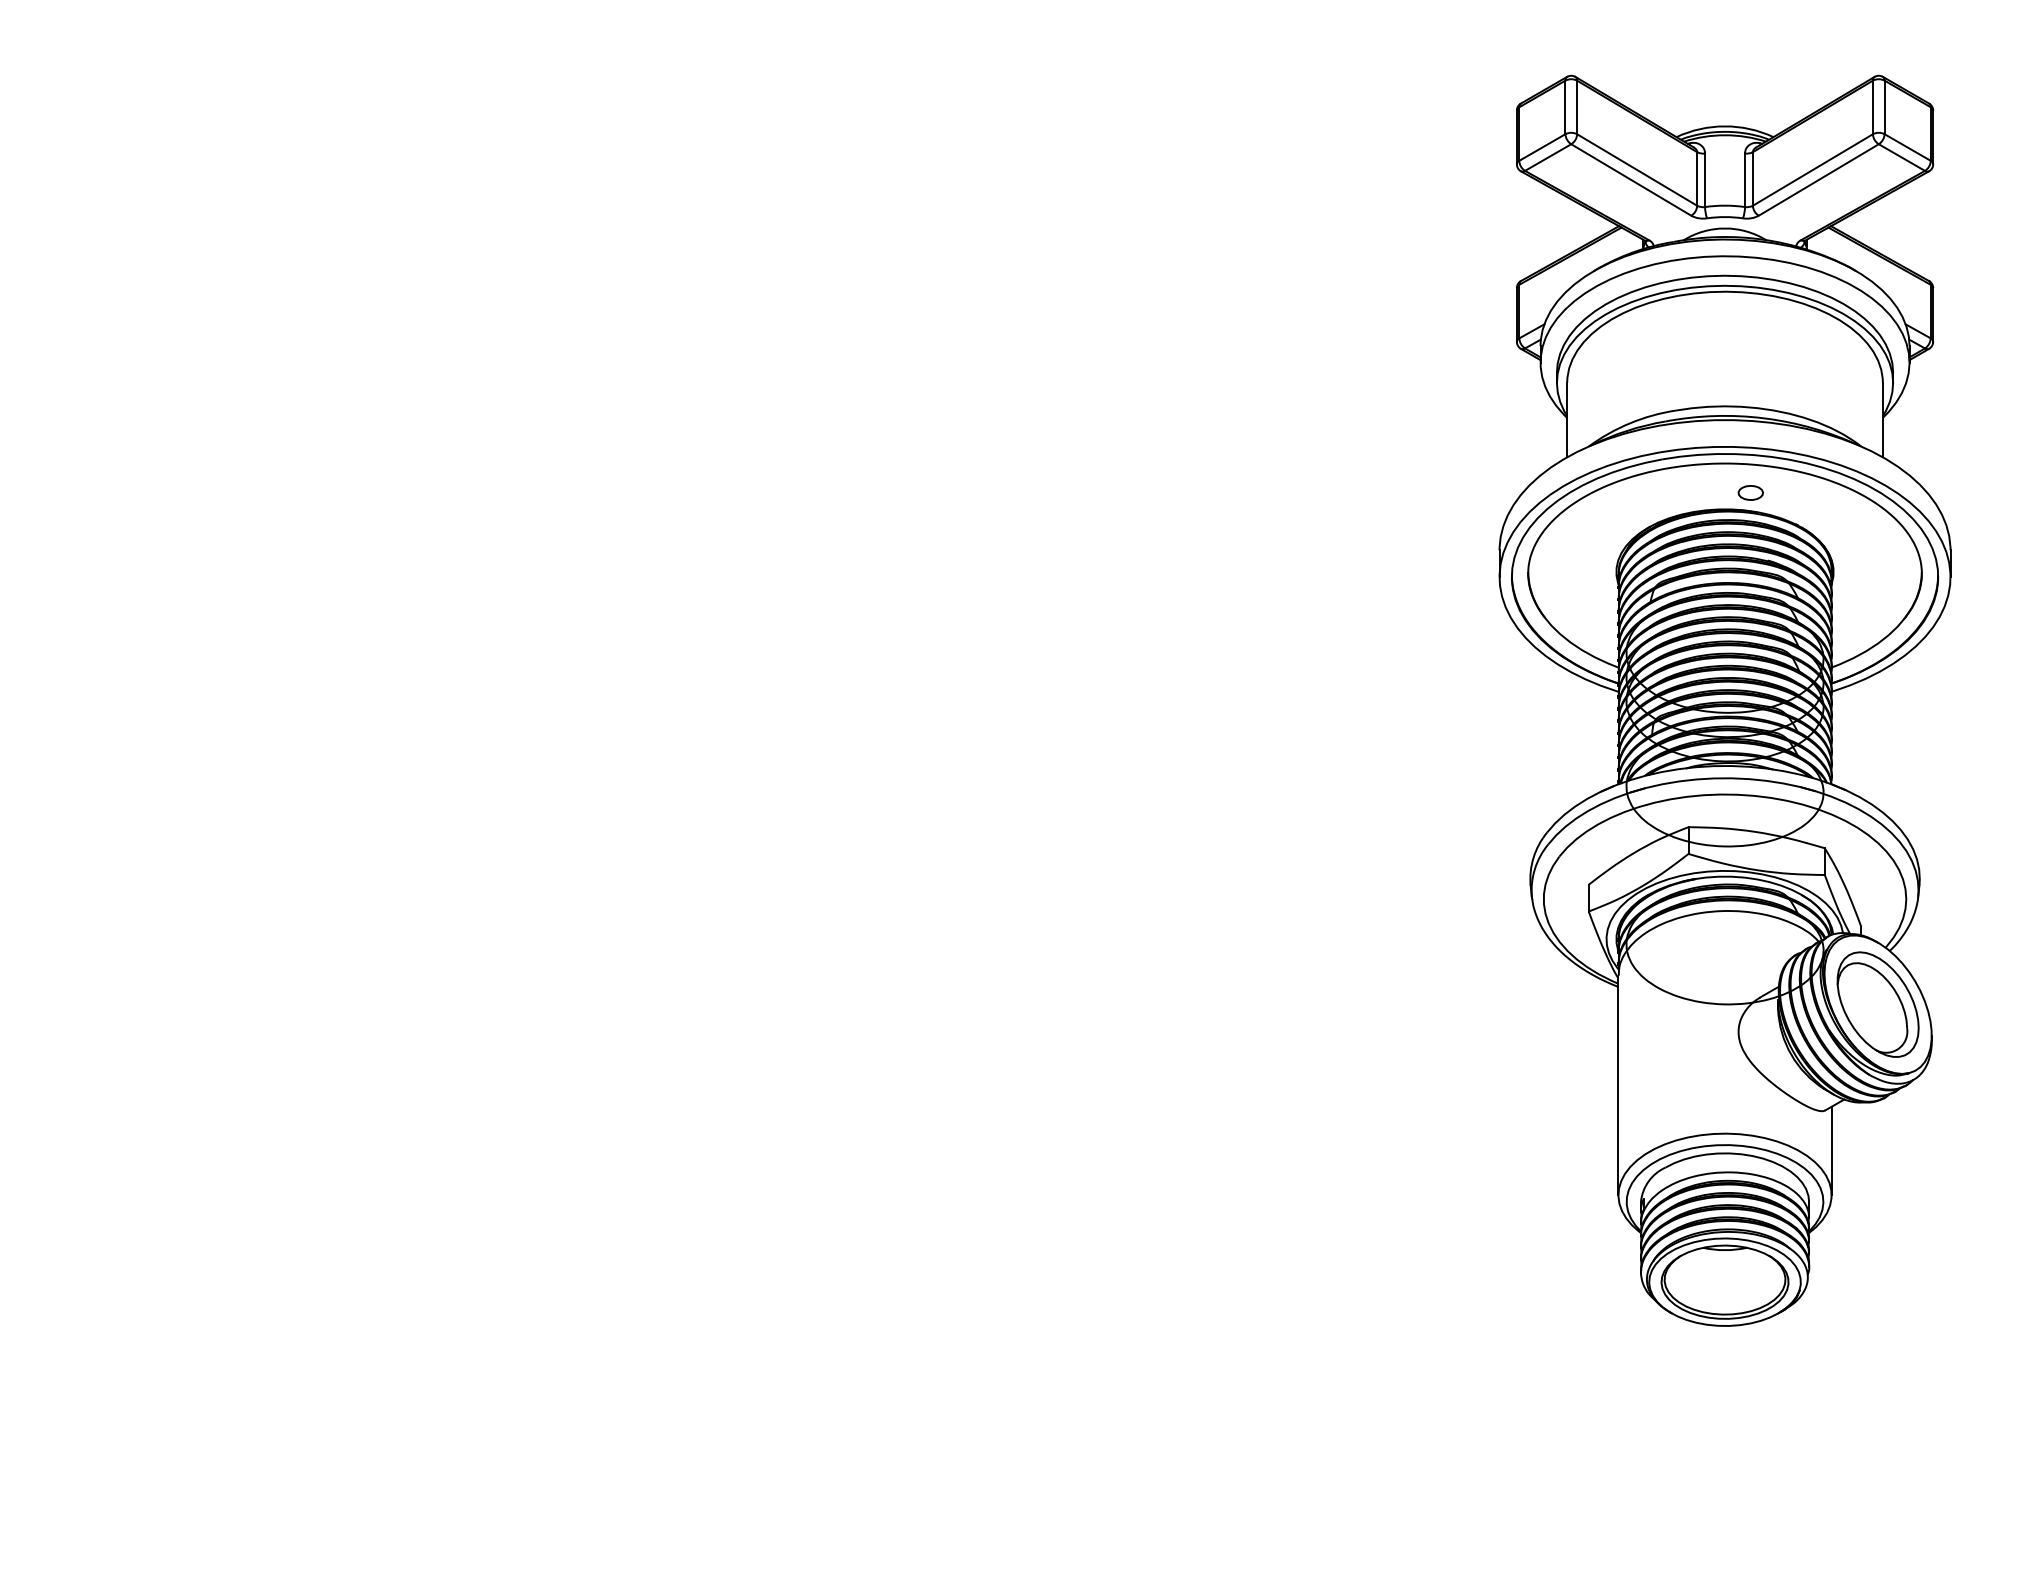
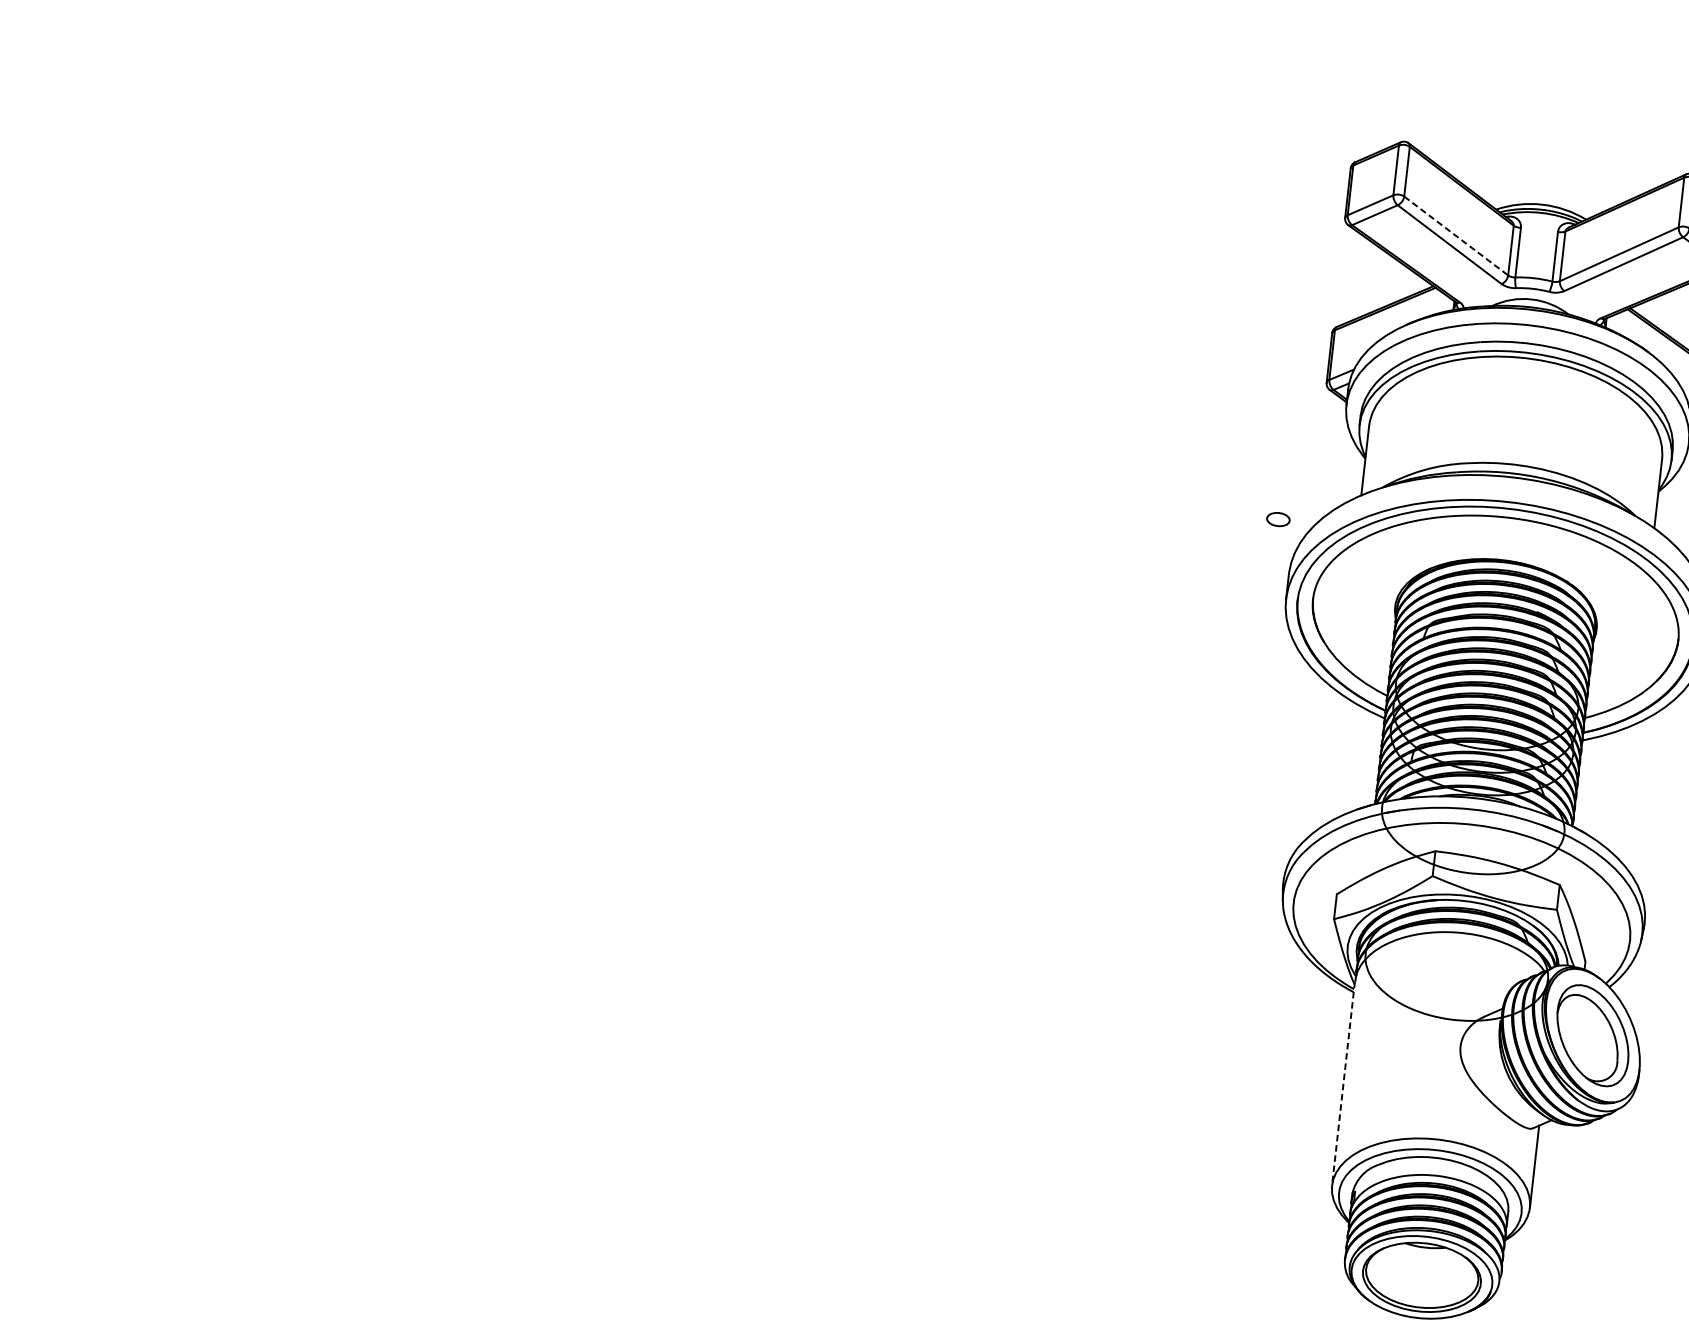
line: (1637, 170) -> (1456, 236), solid -> dashed
part: (1750, 492) -> (1278, 519), moved
line: (1618, 1085) -> (1343, 1083), solid -> dashed

